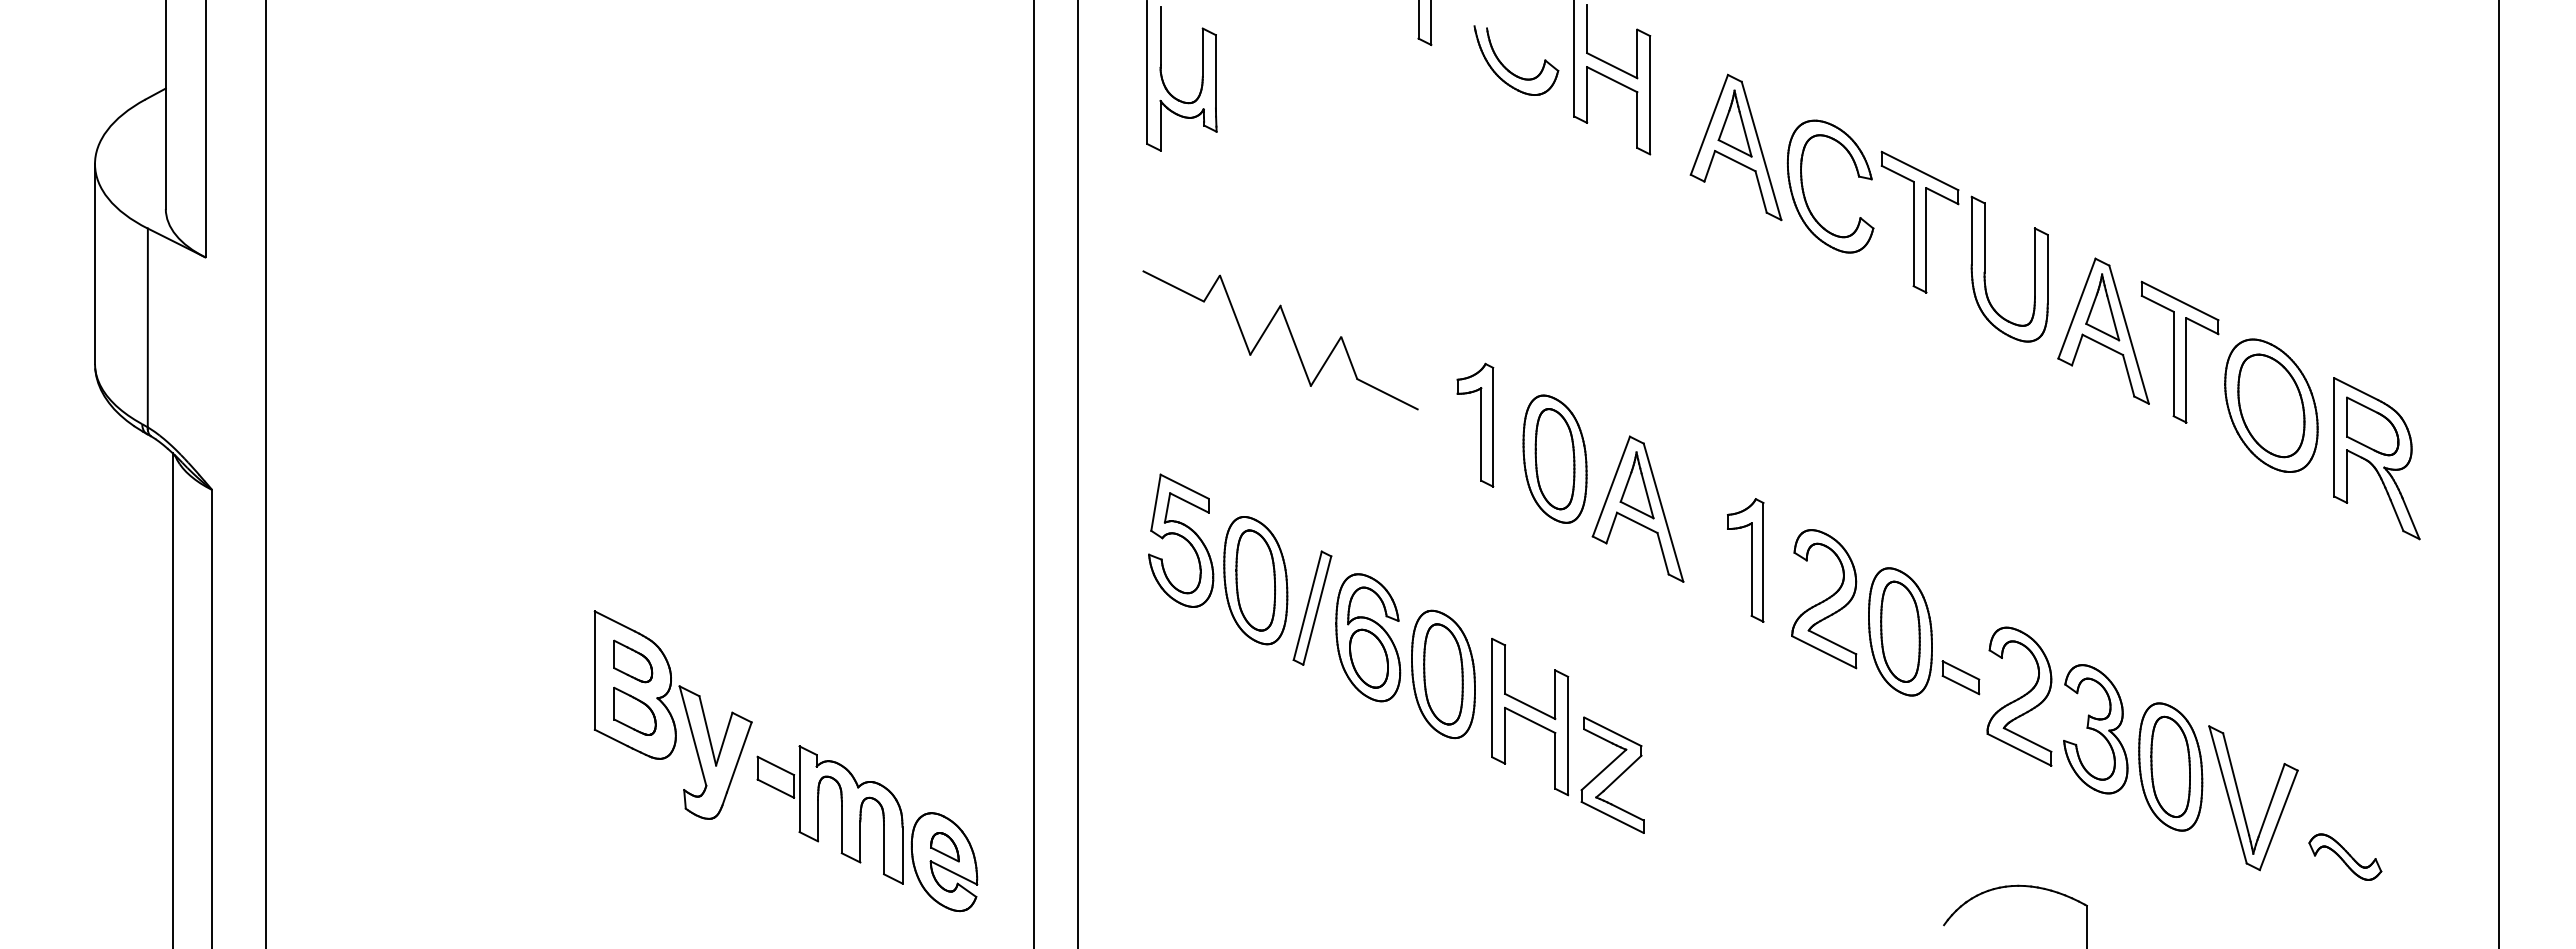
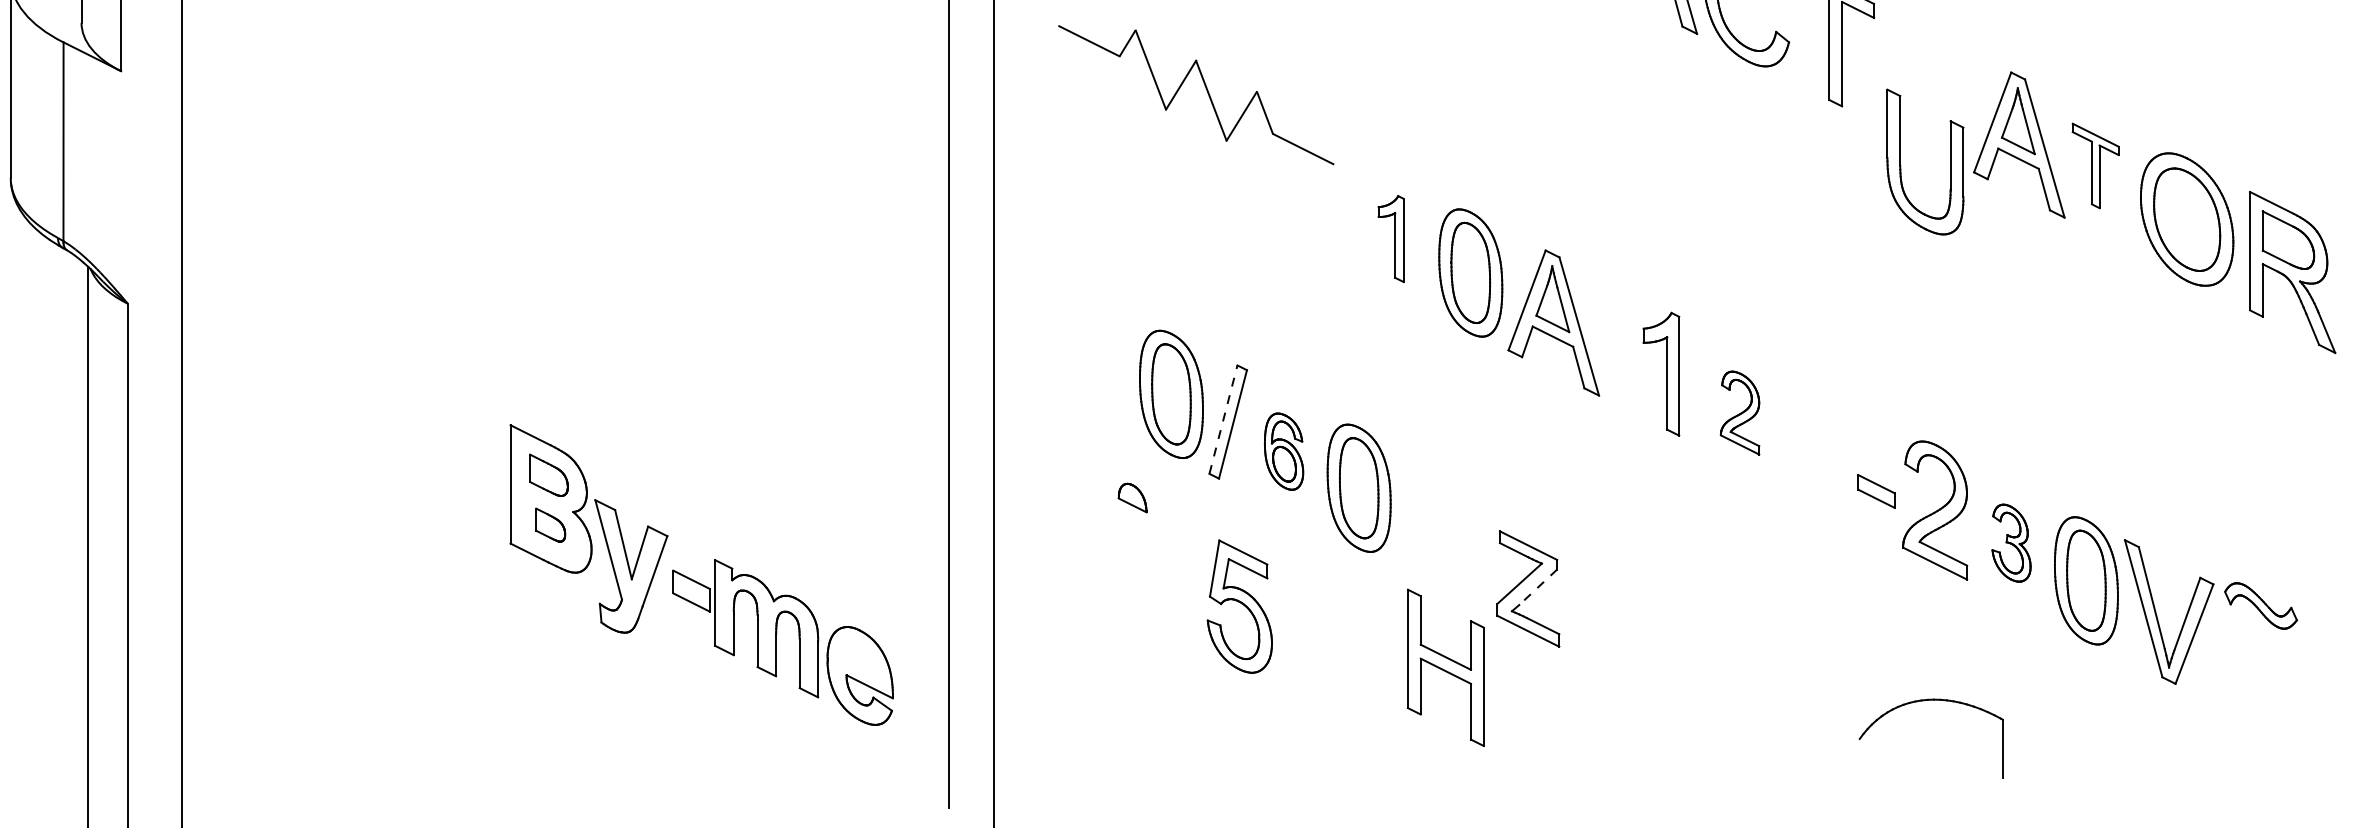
part: (1985, 268) -> (1901, 161), moved
part: (1290, 335) -> (1206, 90), moved
part: (2179, 351) -> (2095, 165), size x0.6
part: (1475, 424) -> (1391, 238), size x0.7
part: (1181, 540) -> (1240, 606), moved
part: (1824, 599) -> (1740, 413), size x0.6
line: (1307, 605) -> (1223, 419), solid -> dashed
part: (1900, 631) -> (1816, 445), removed
part: (1368, 637) -> (1284, 451), size x0.6
part: (634, 710) -> (550, 524), size x0.7
part: (1530, 717) -> (1446, 668), moved
part: (2095, 729) -> (2011, 543), size x0.6
line: (1622, 773) -> (1538, 587), solid -> dashed
part: (944, 847) -> (1132, 498), moved
part: (2345, 856) -> (2261, 605), moved

